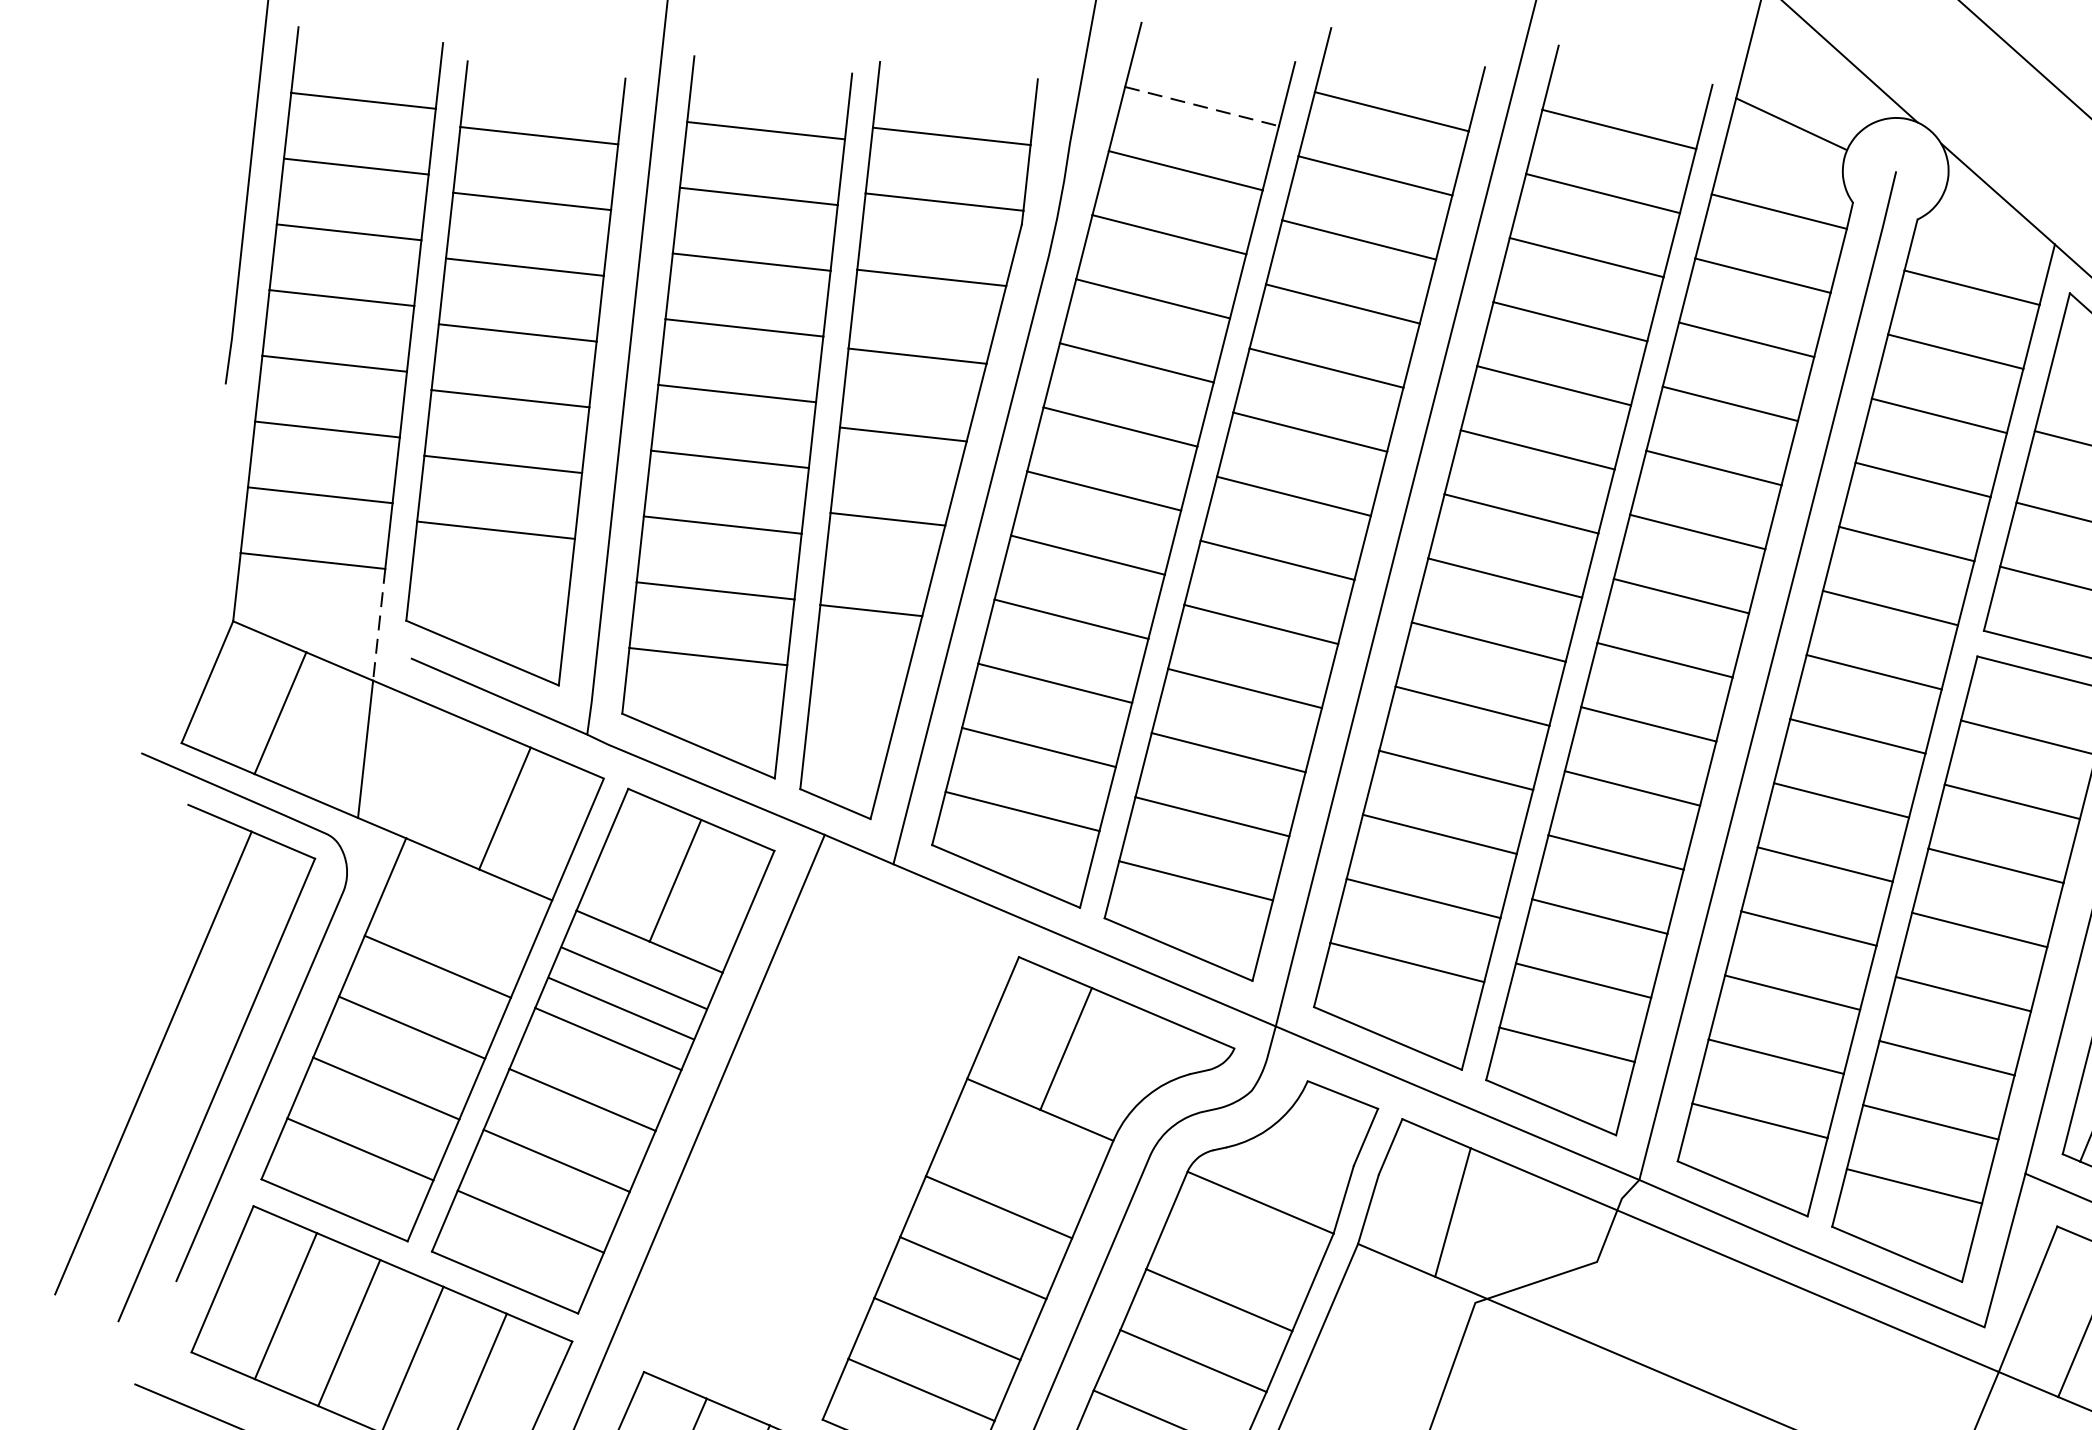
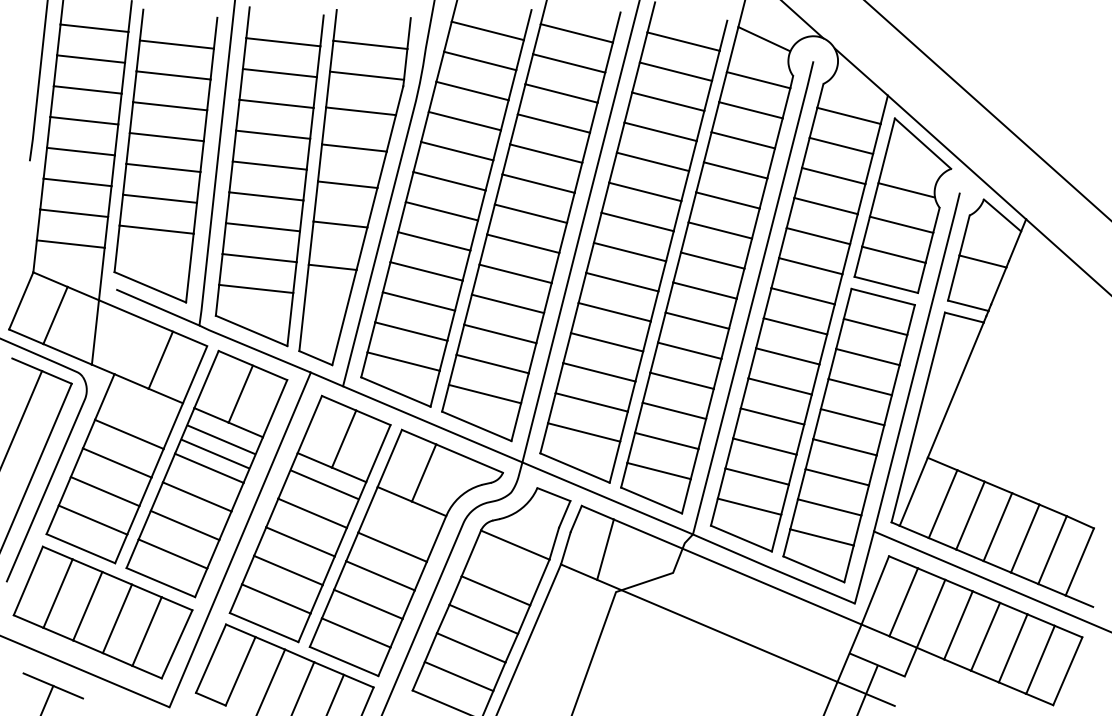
line: (1203, 107) -> (488, 31), dashed -> solid
line: (378, 625) -> (101, 274), dashed -> solid
part: (821, 1145) -> (309, 518), added

